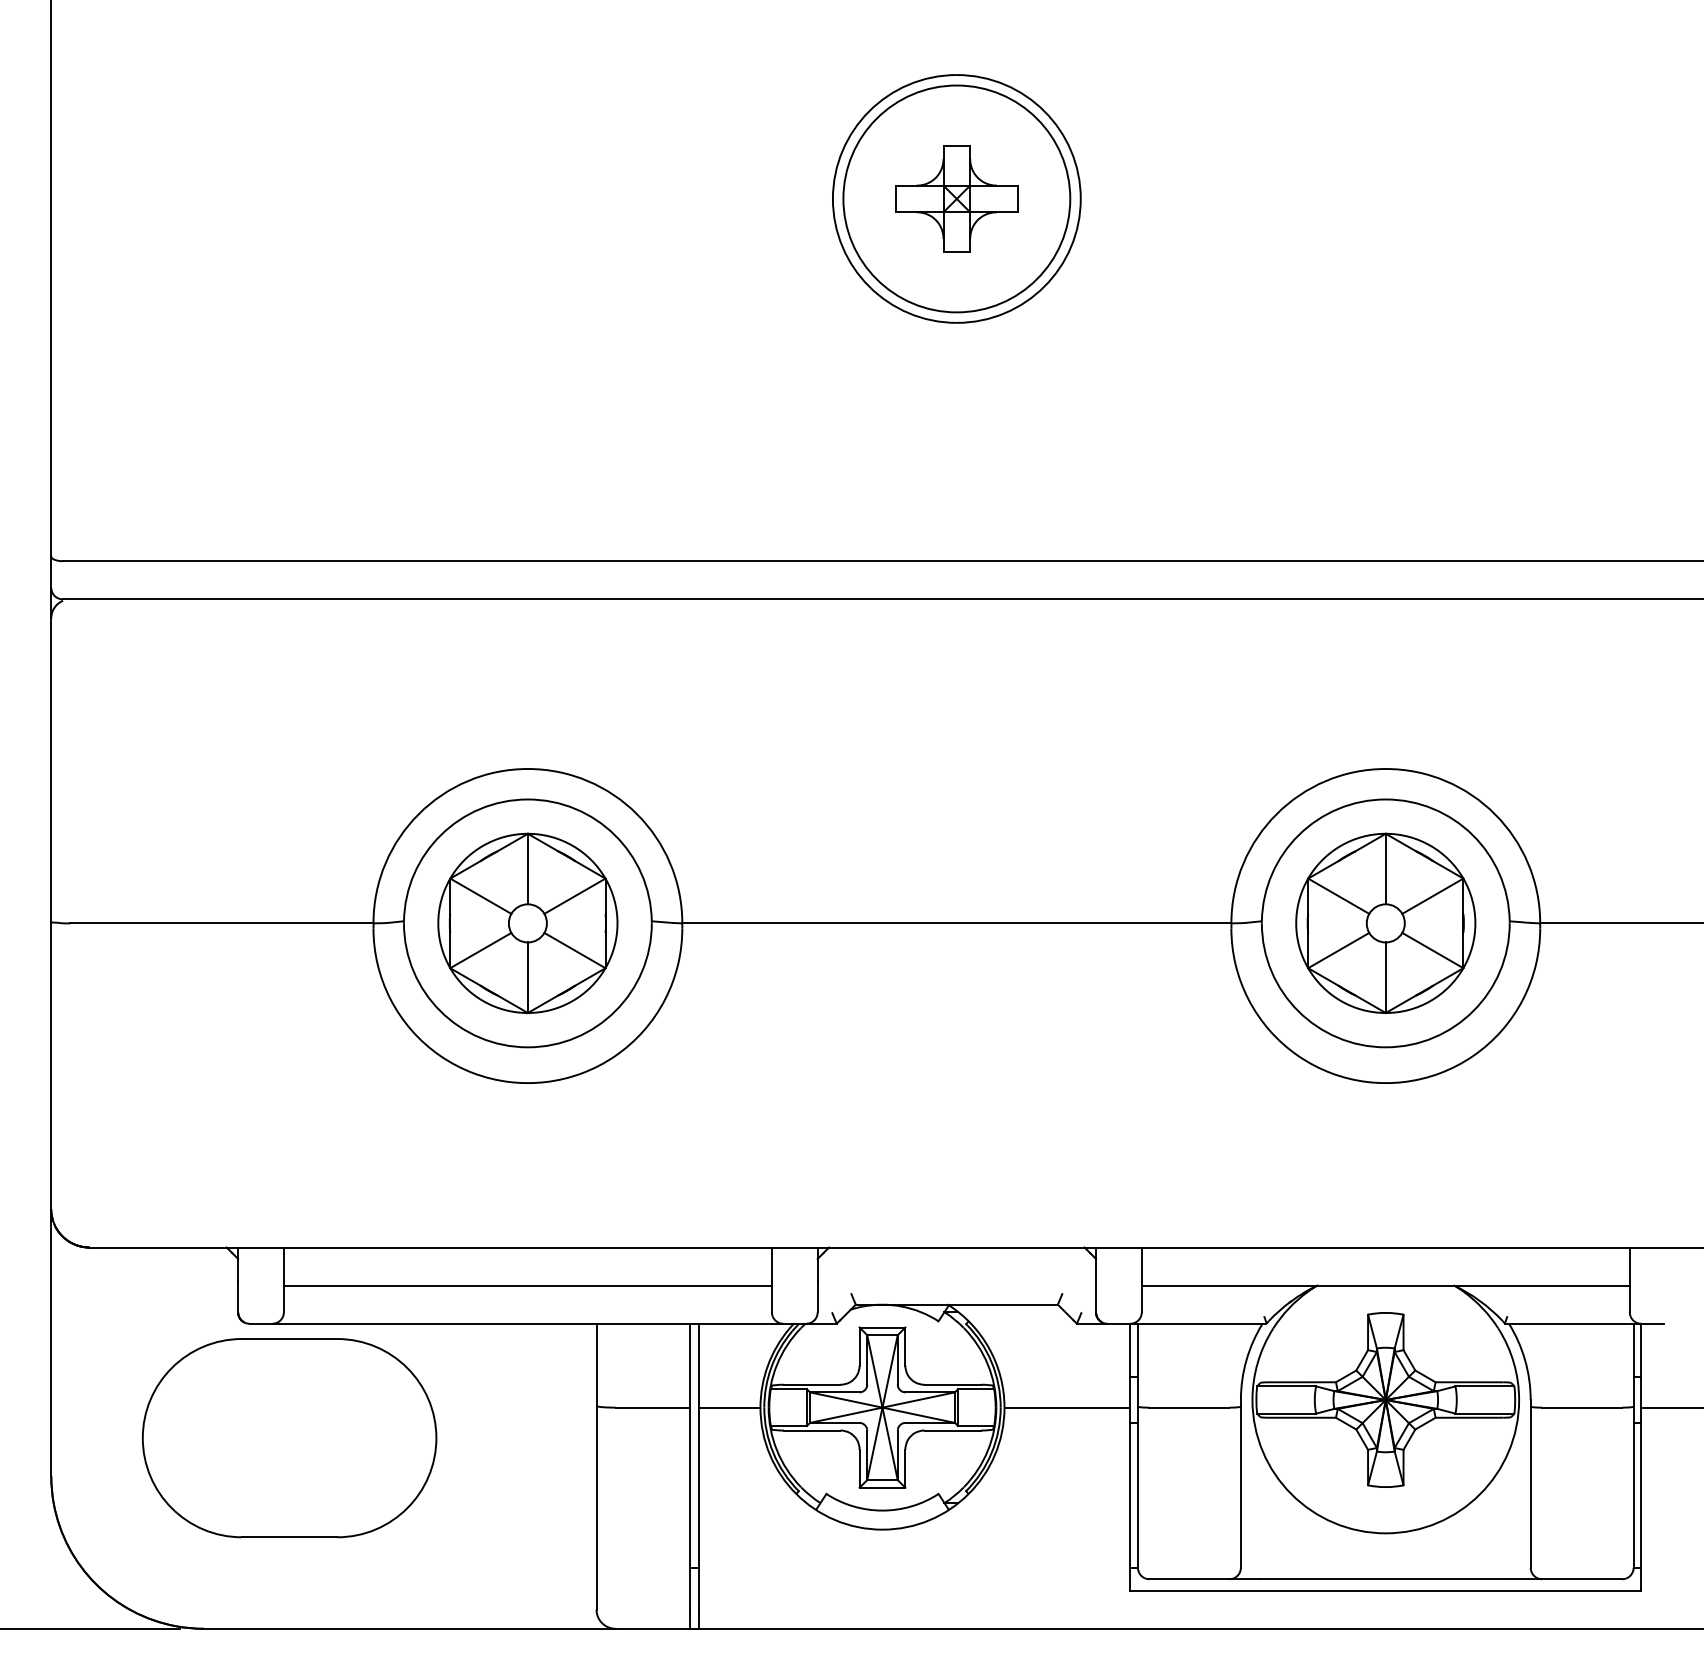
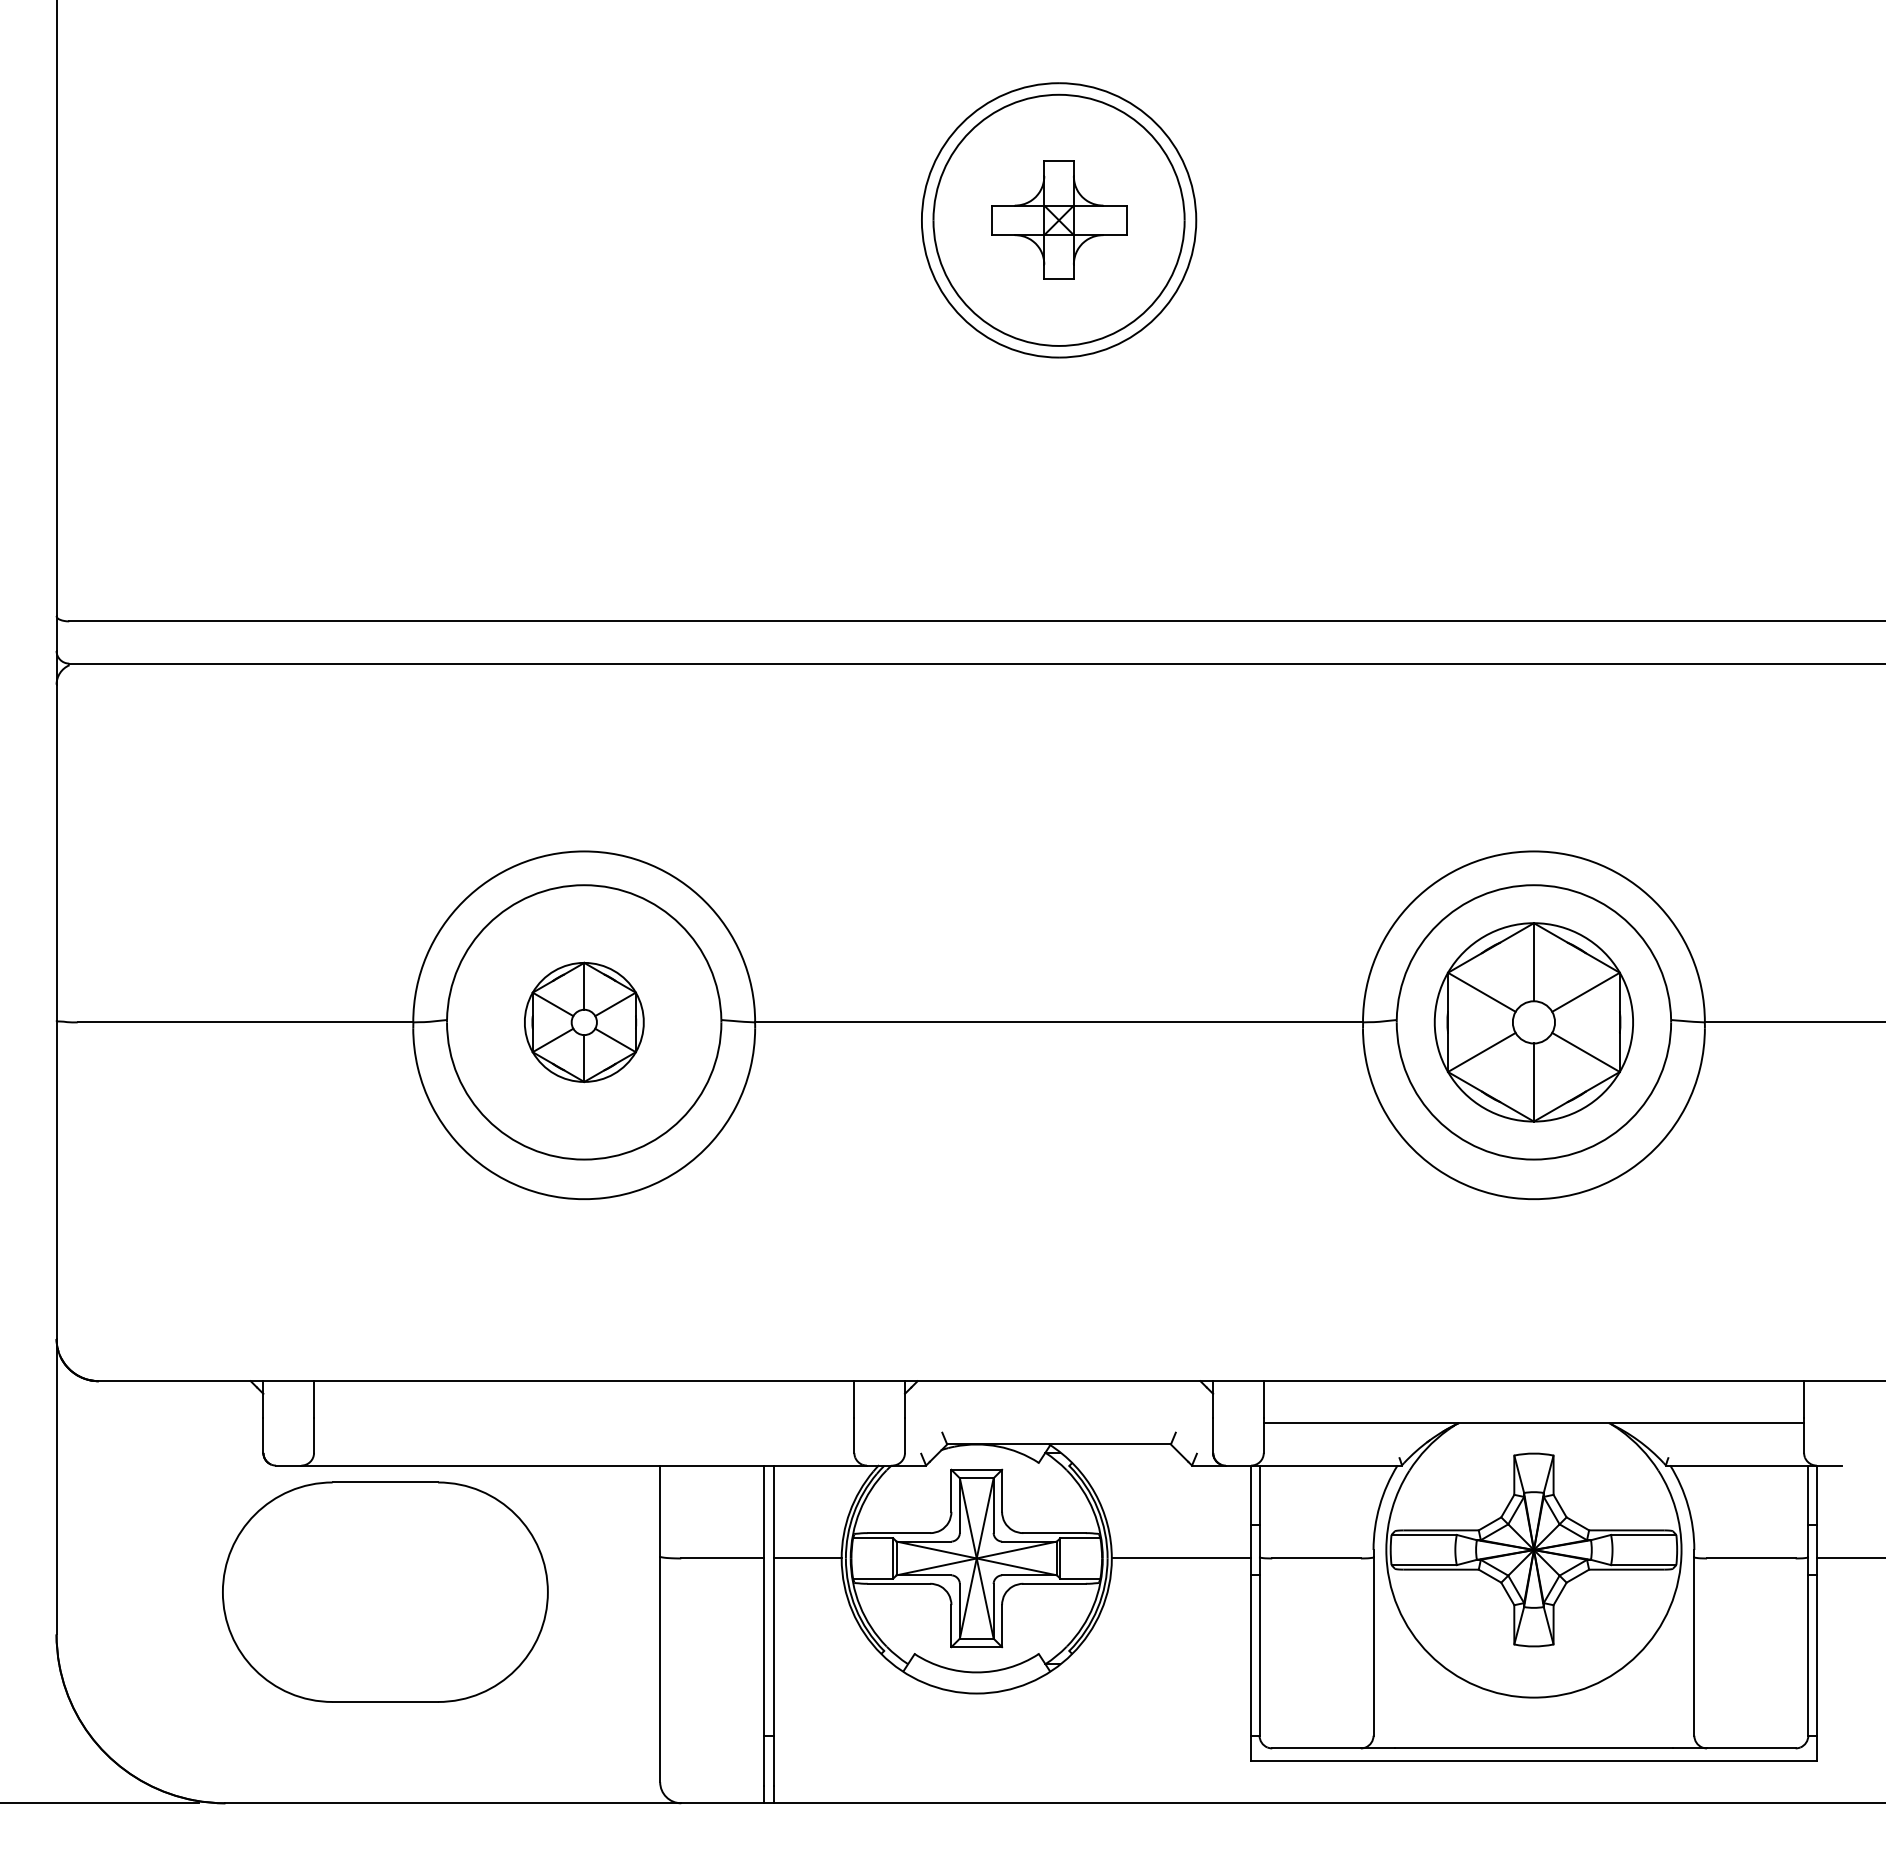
part: (528, 923) -> (584, 1022), size x0.6
line: (528, 1285) -> (584, 1423), removed
part: (289, 1437) -> (385, 1591), moved

